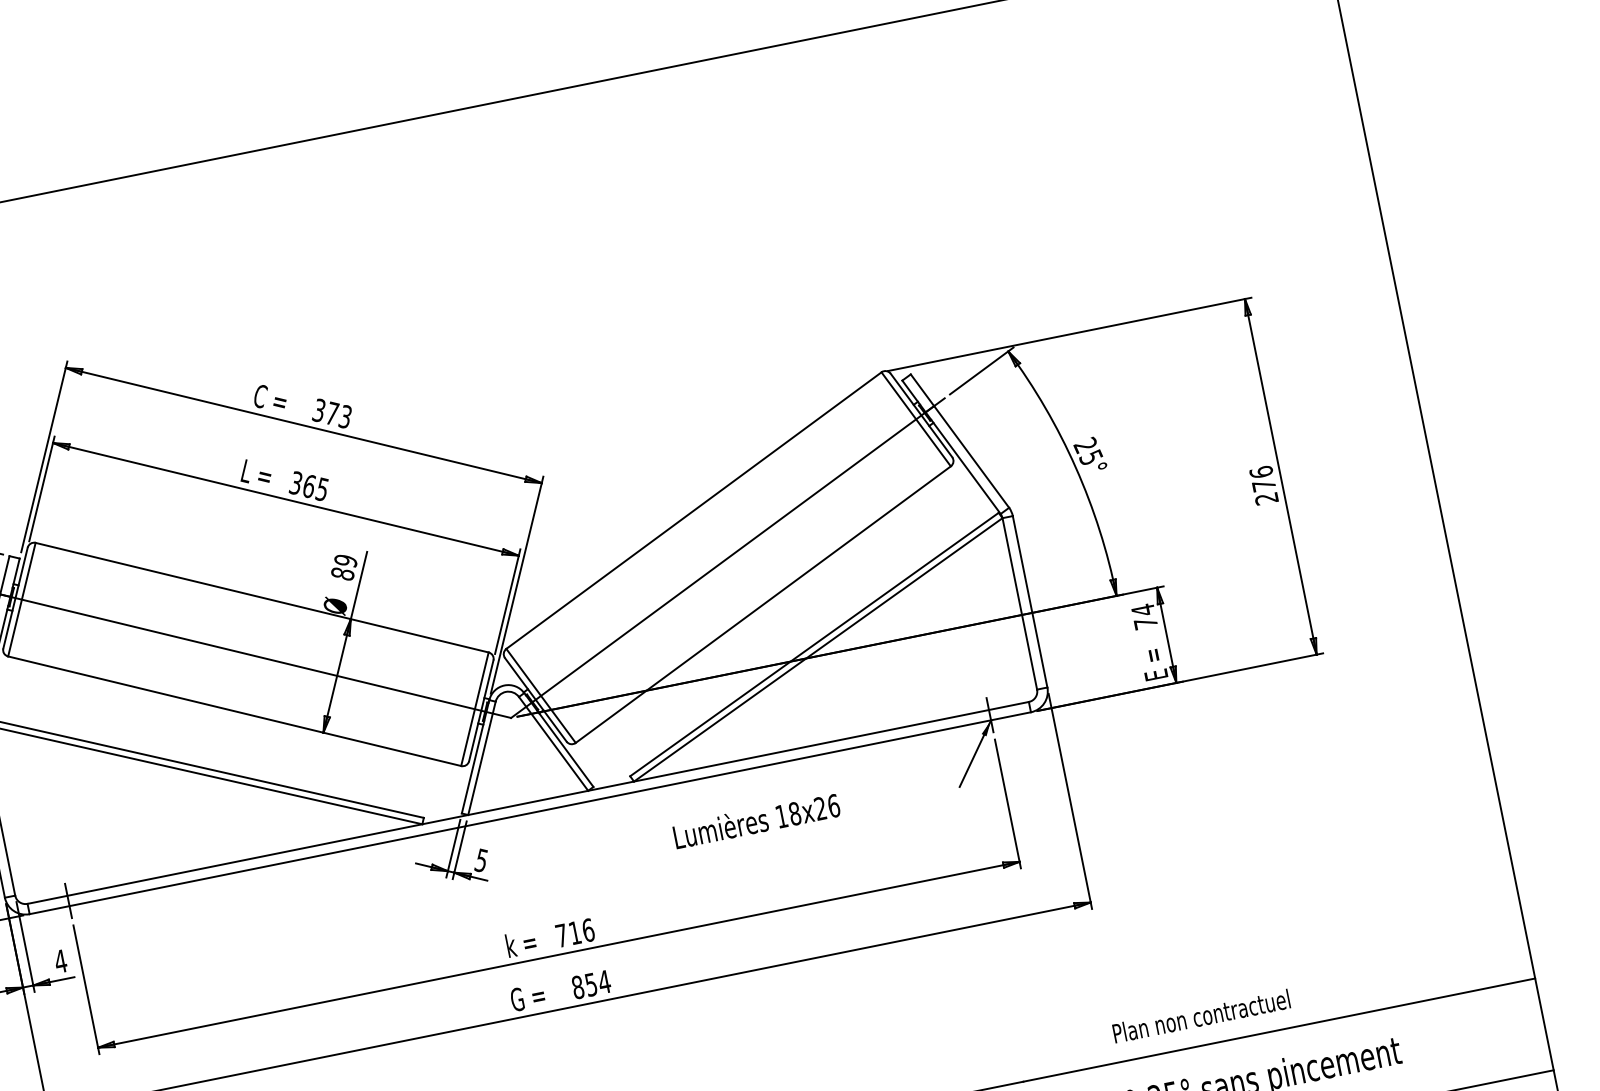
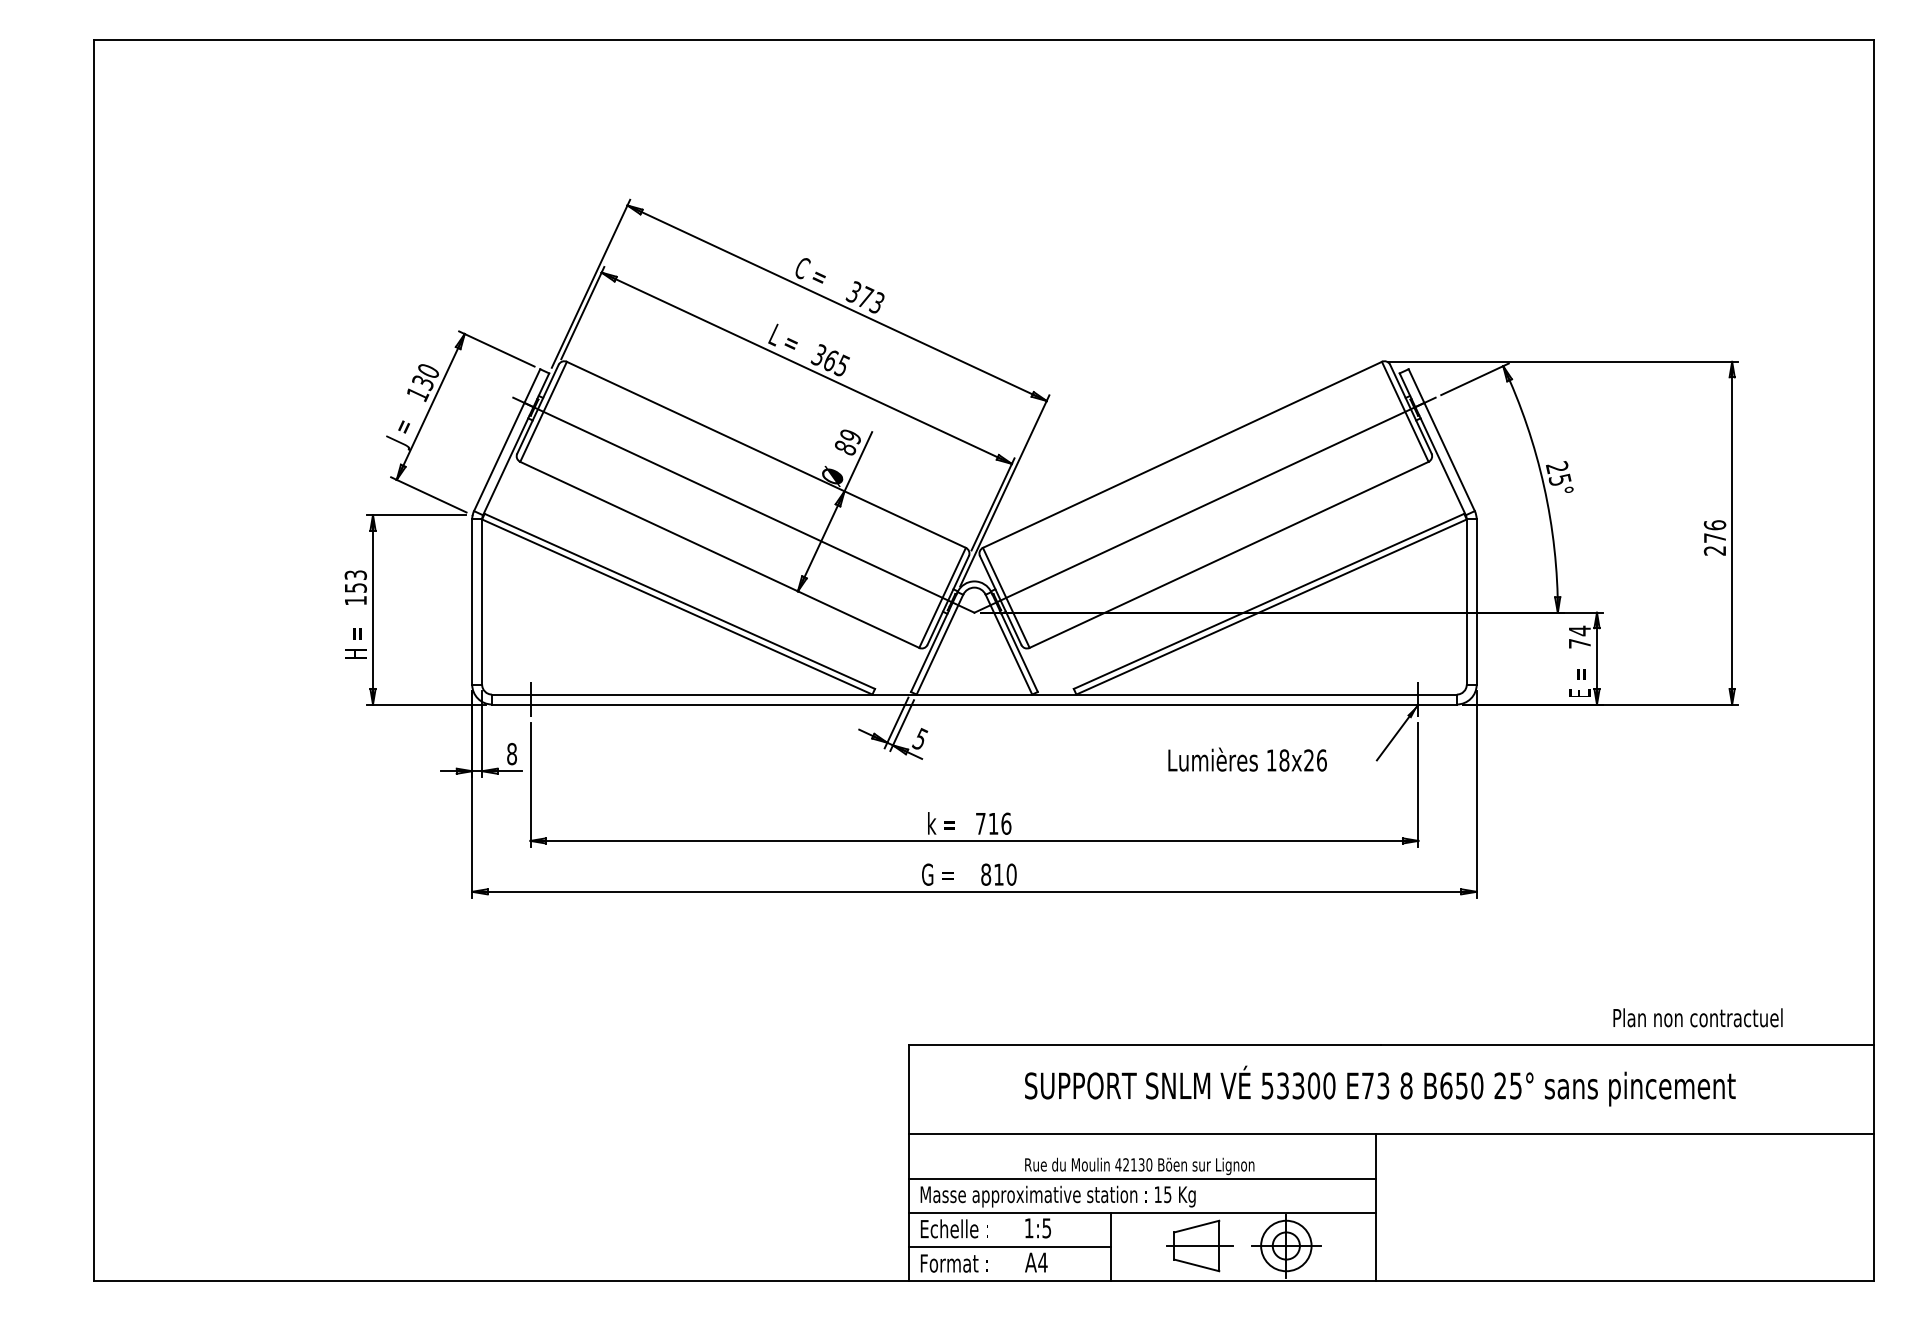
text: (756, 820) -> (1247, 759), moved
text: (60, 961) -> (511, 754), 4 -> 8
text: (598, 983) -> (1005, 874), 854 -> 810
text: (1200, 1016) -> (1697, 1017), moved

